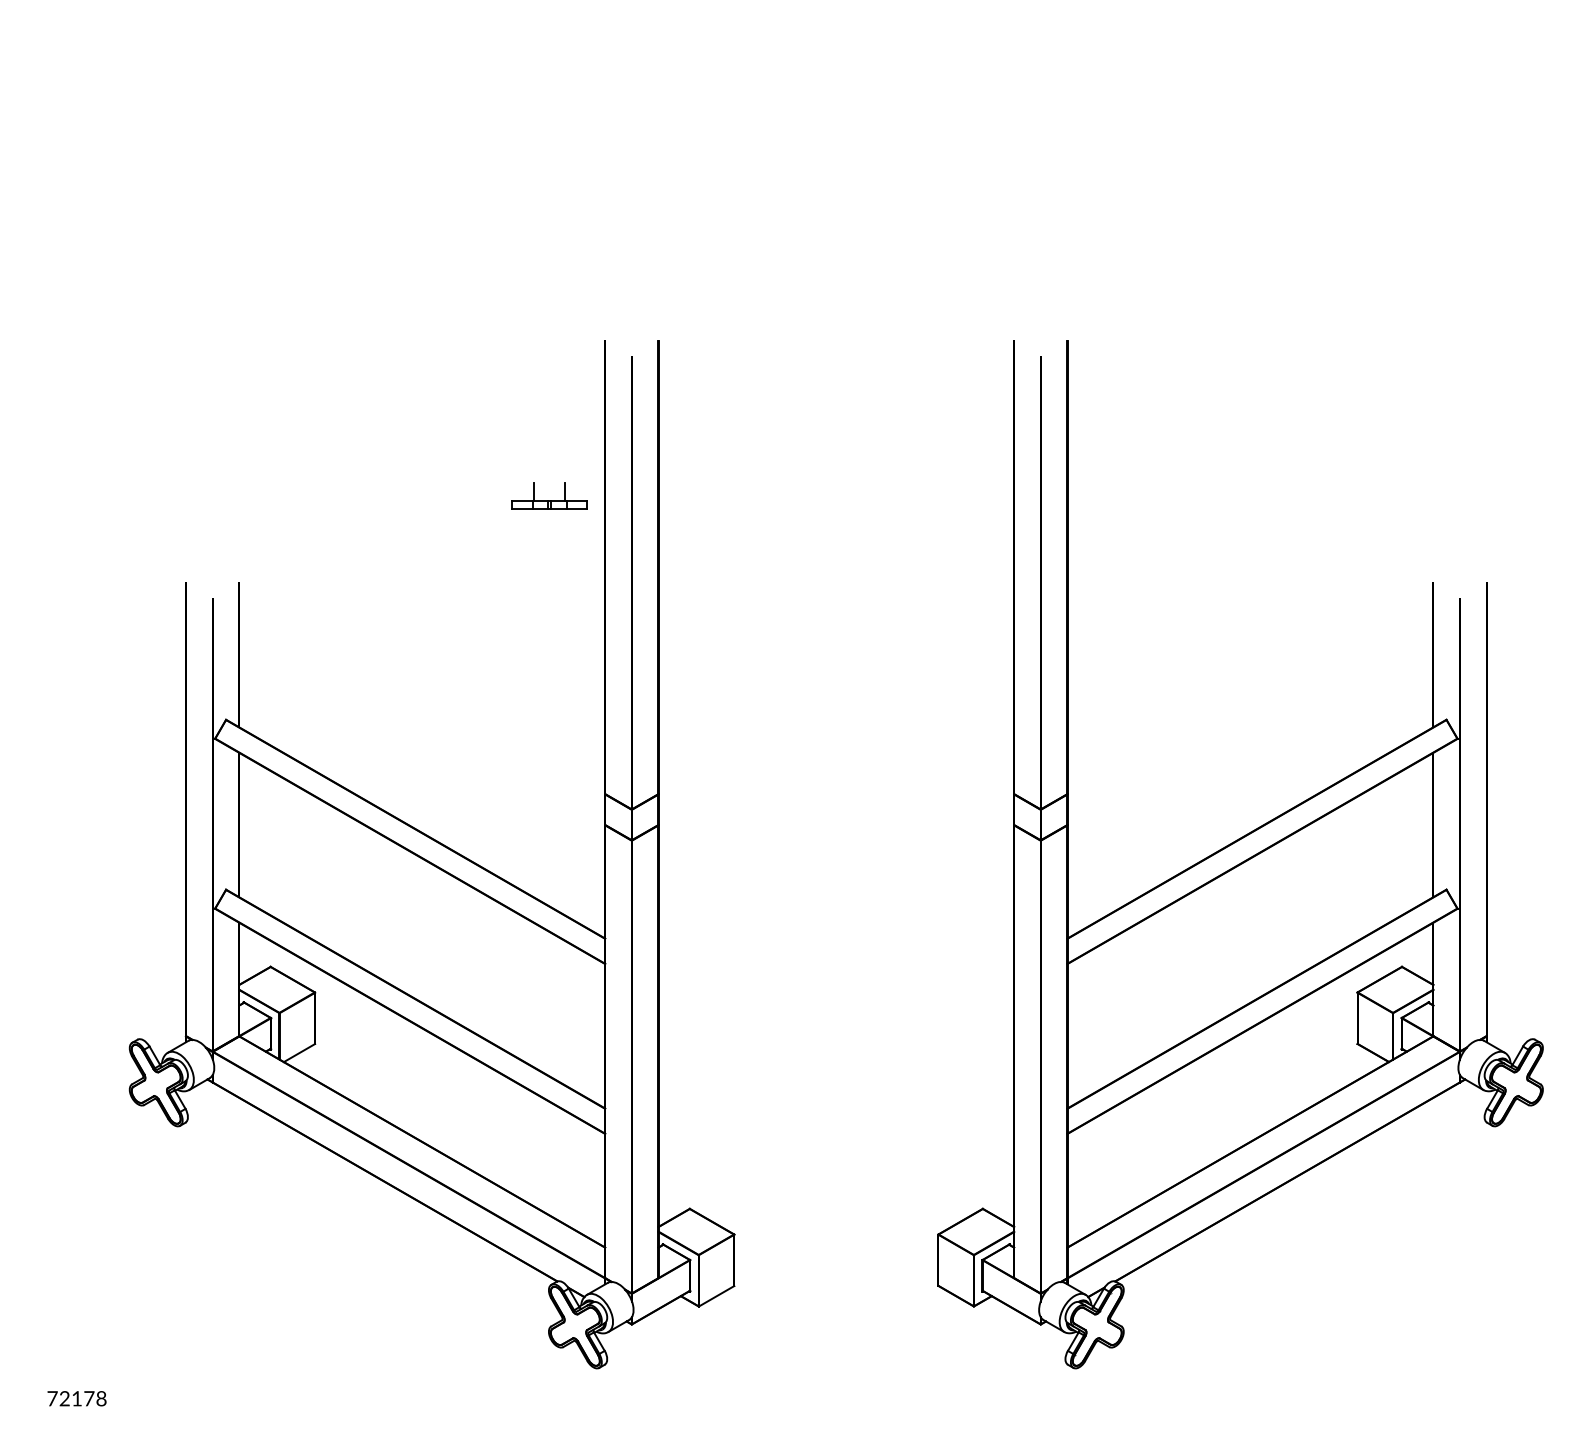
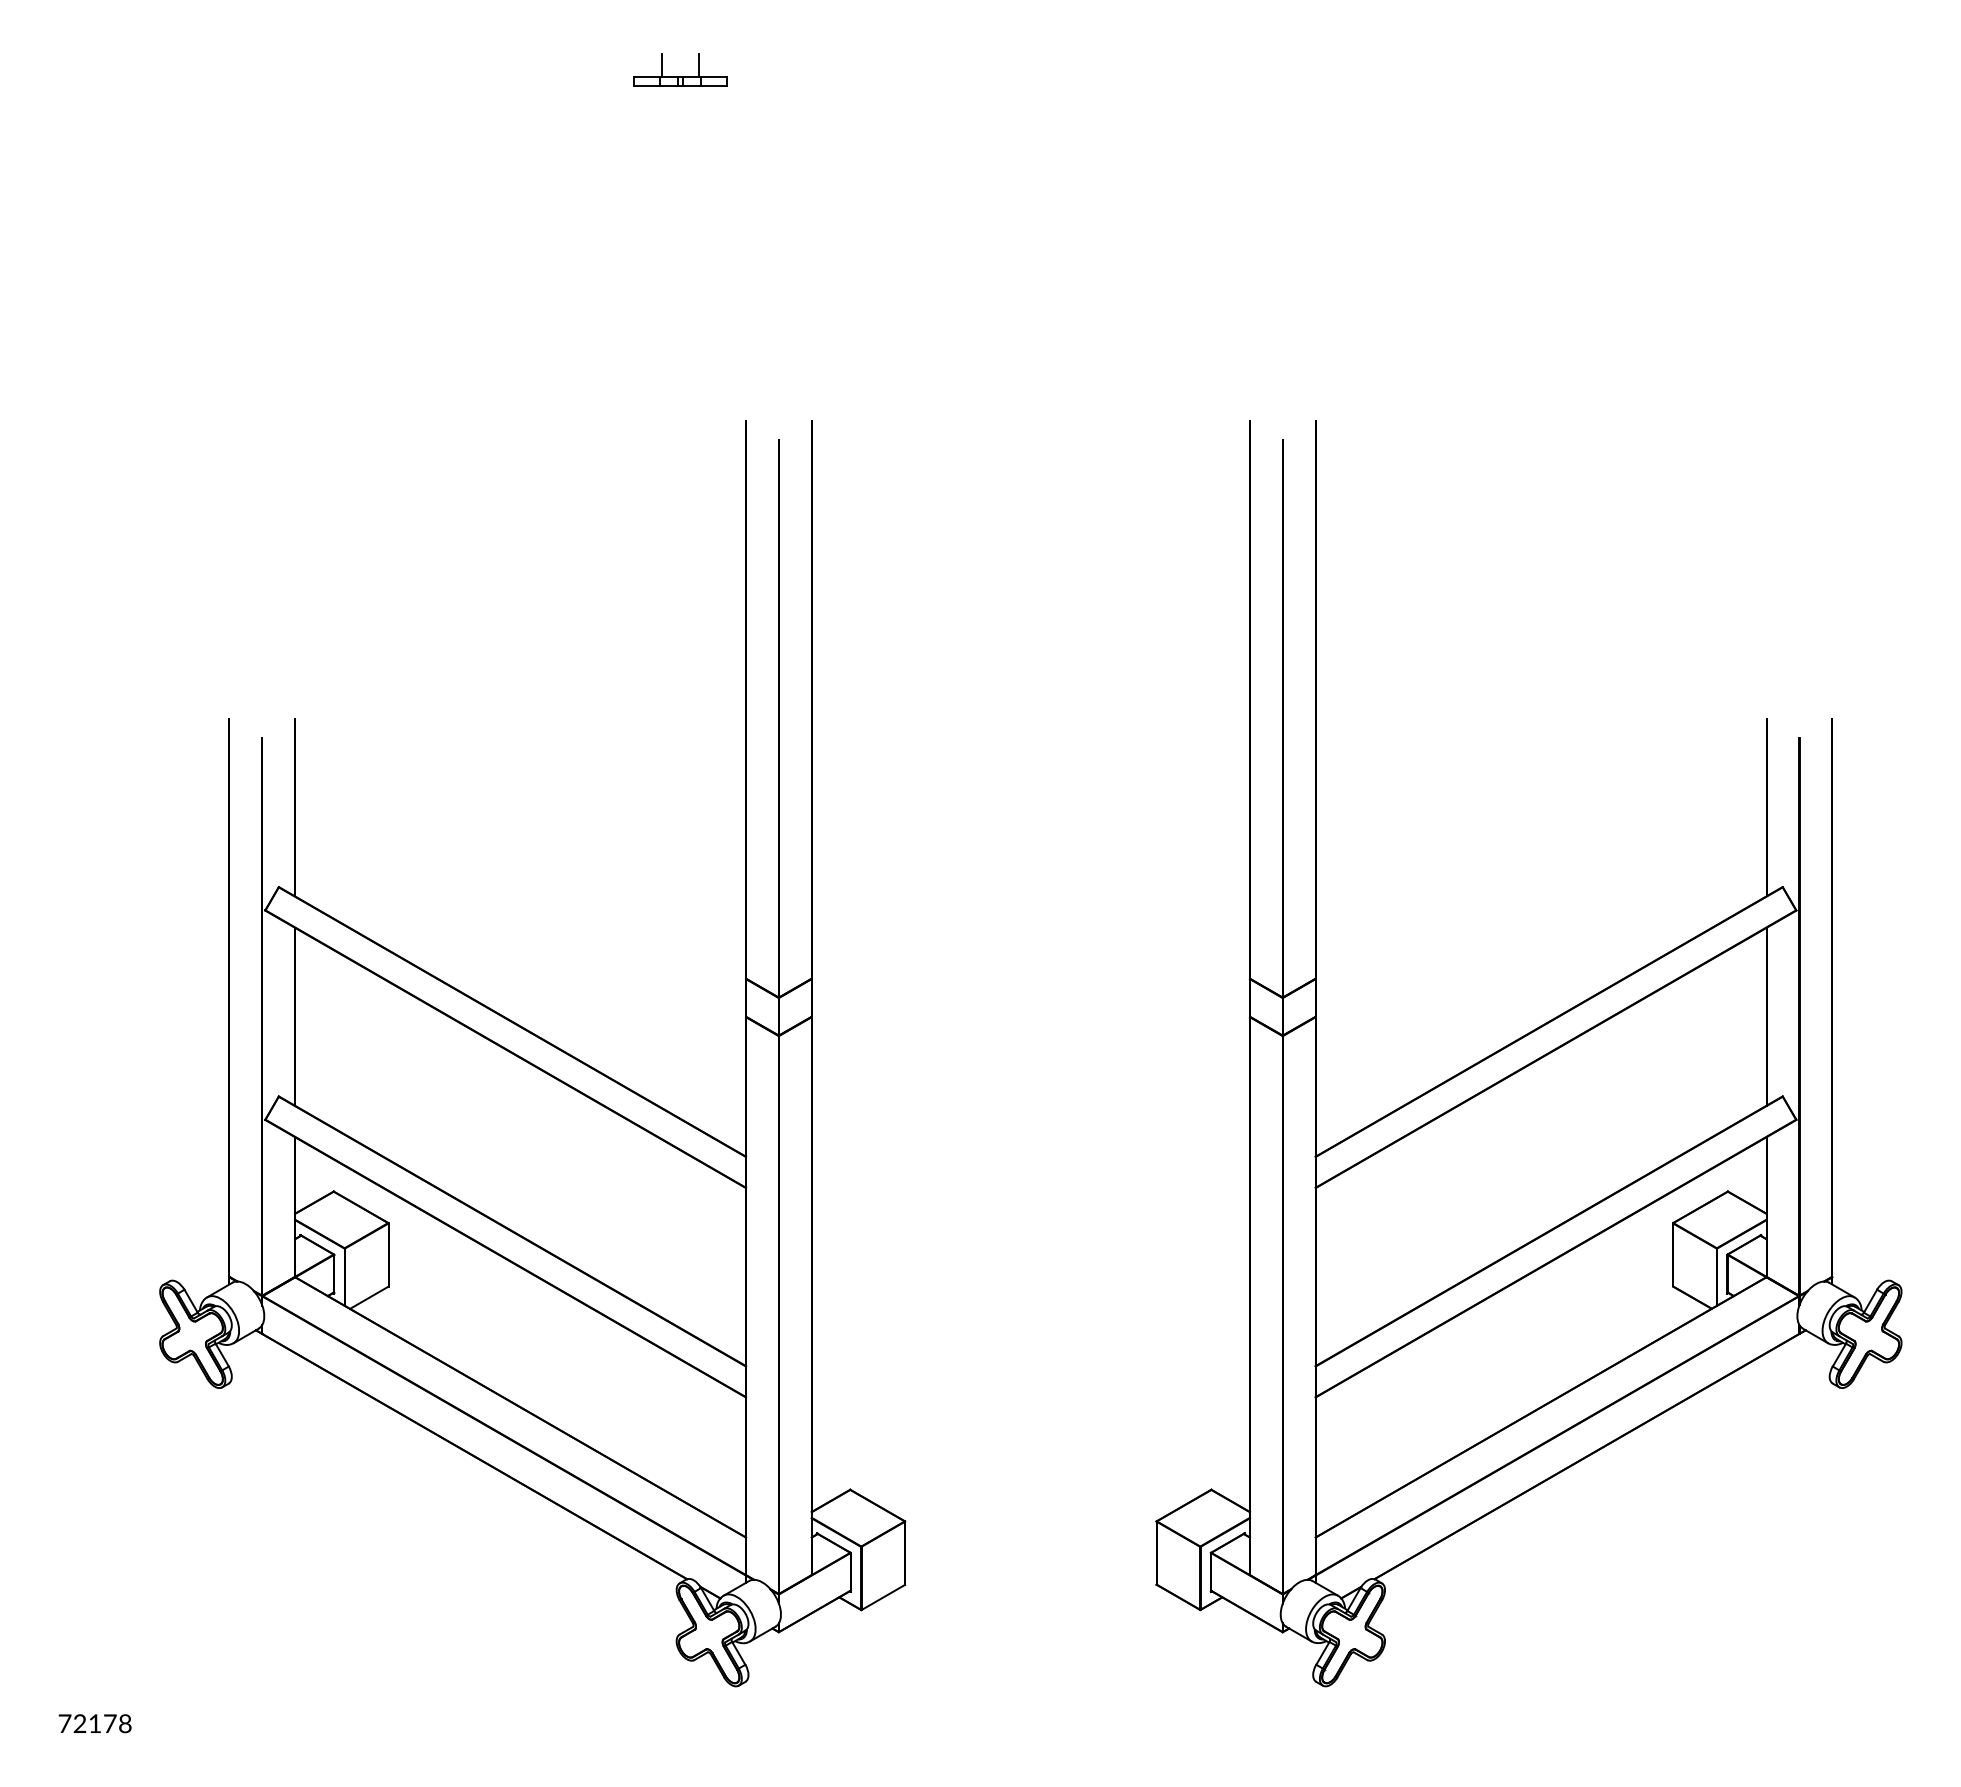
part: (549, 501) -> (680, 76), moved

